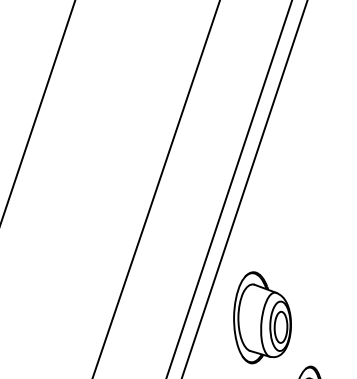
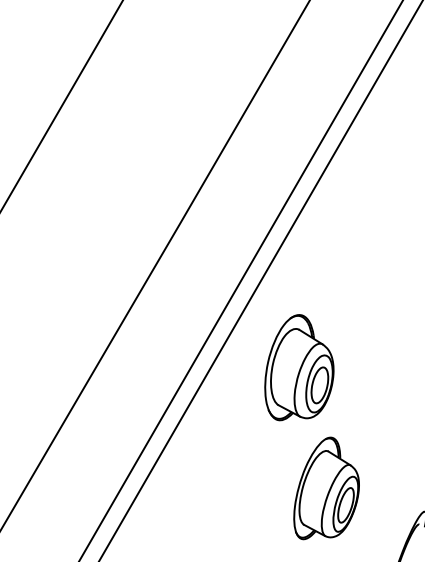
part: (261, 316) -> (299, 367), moved

